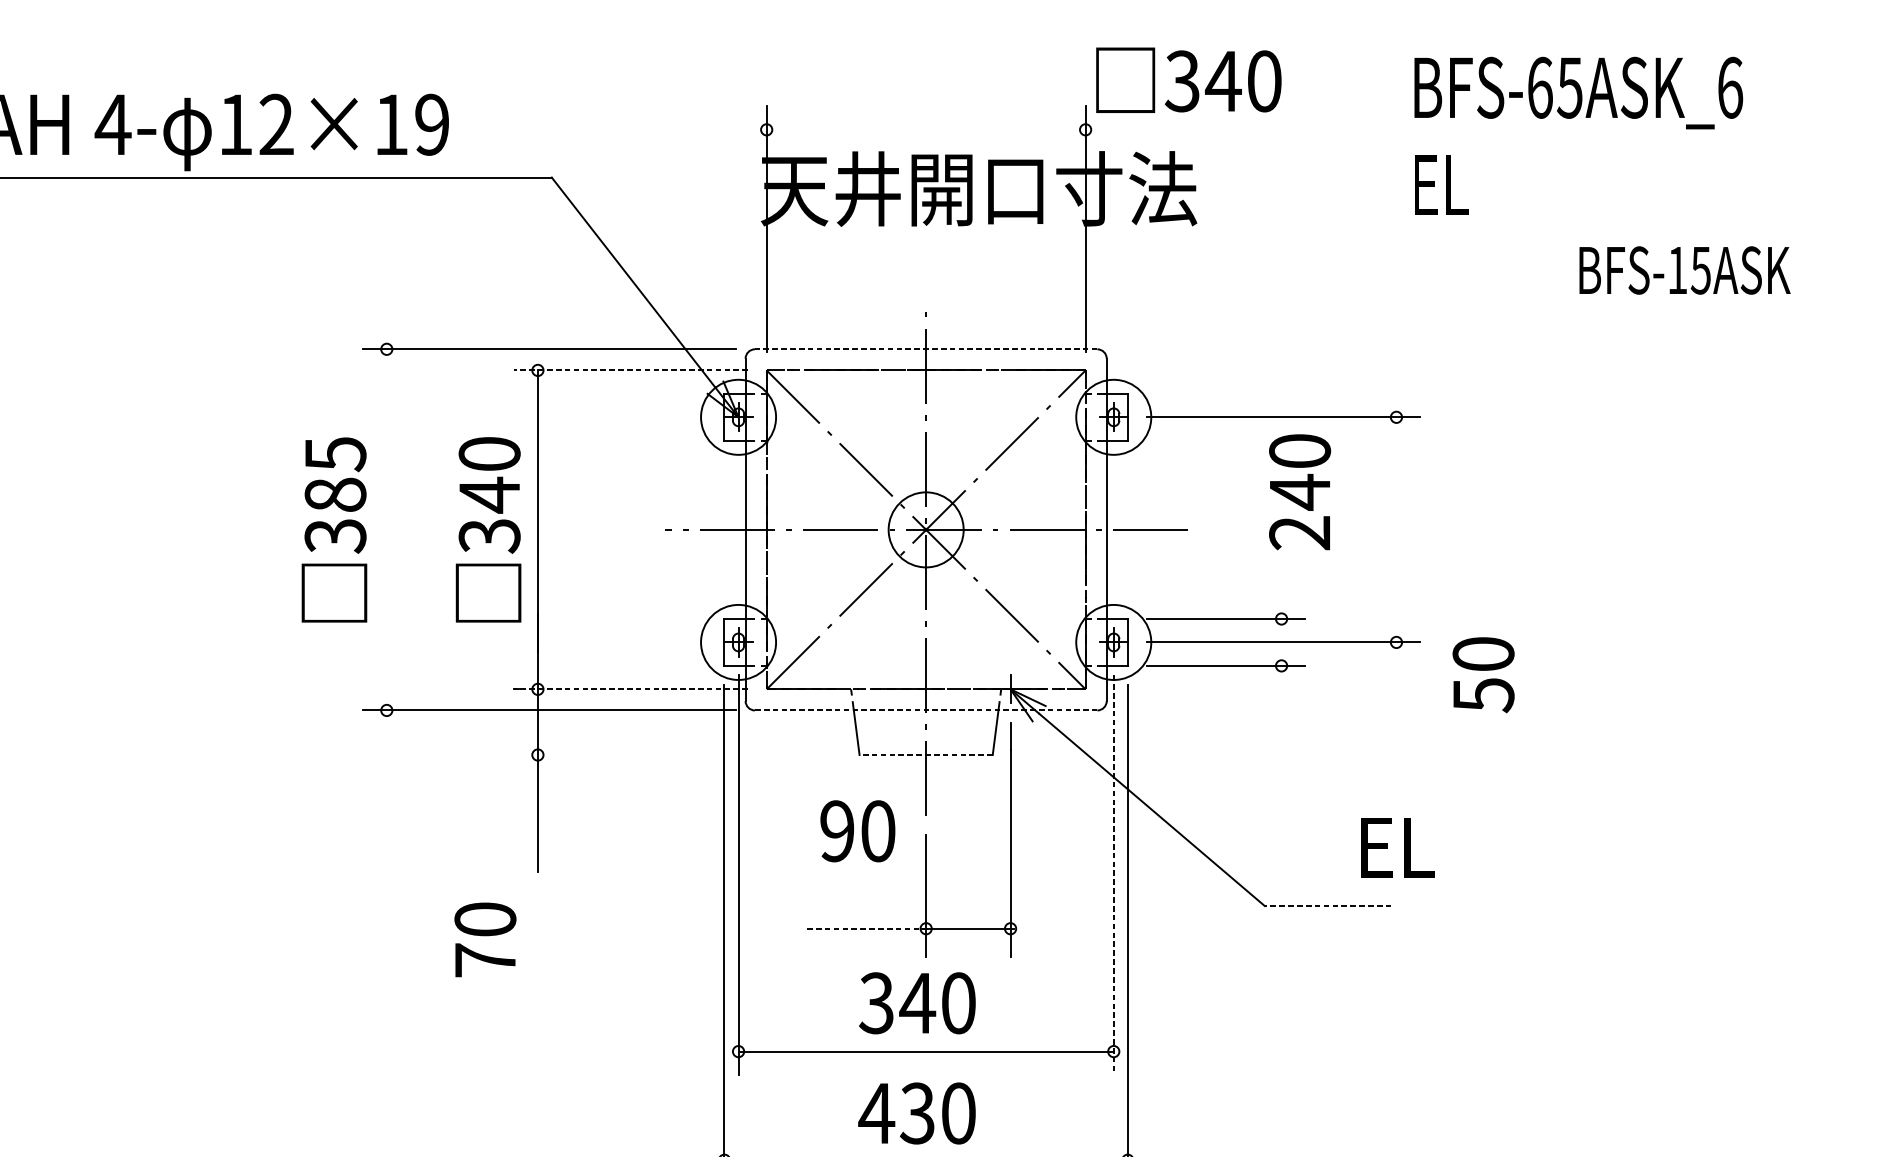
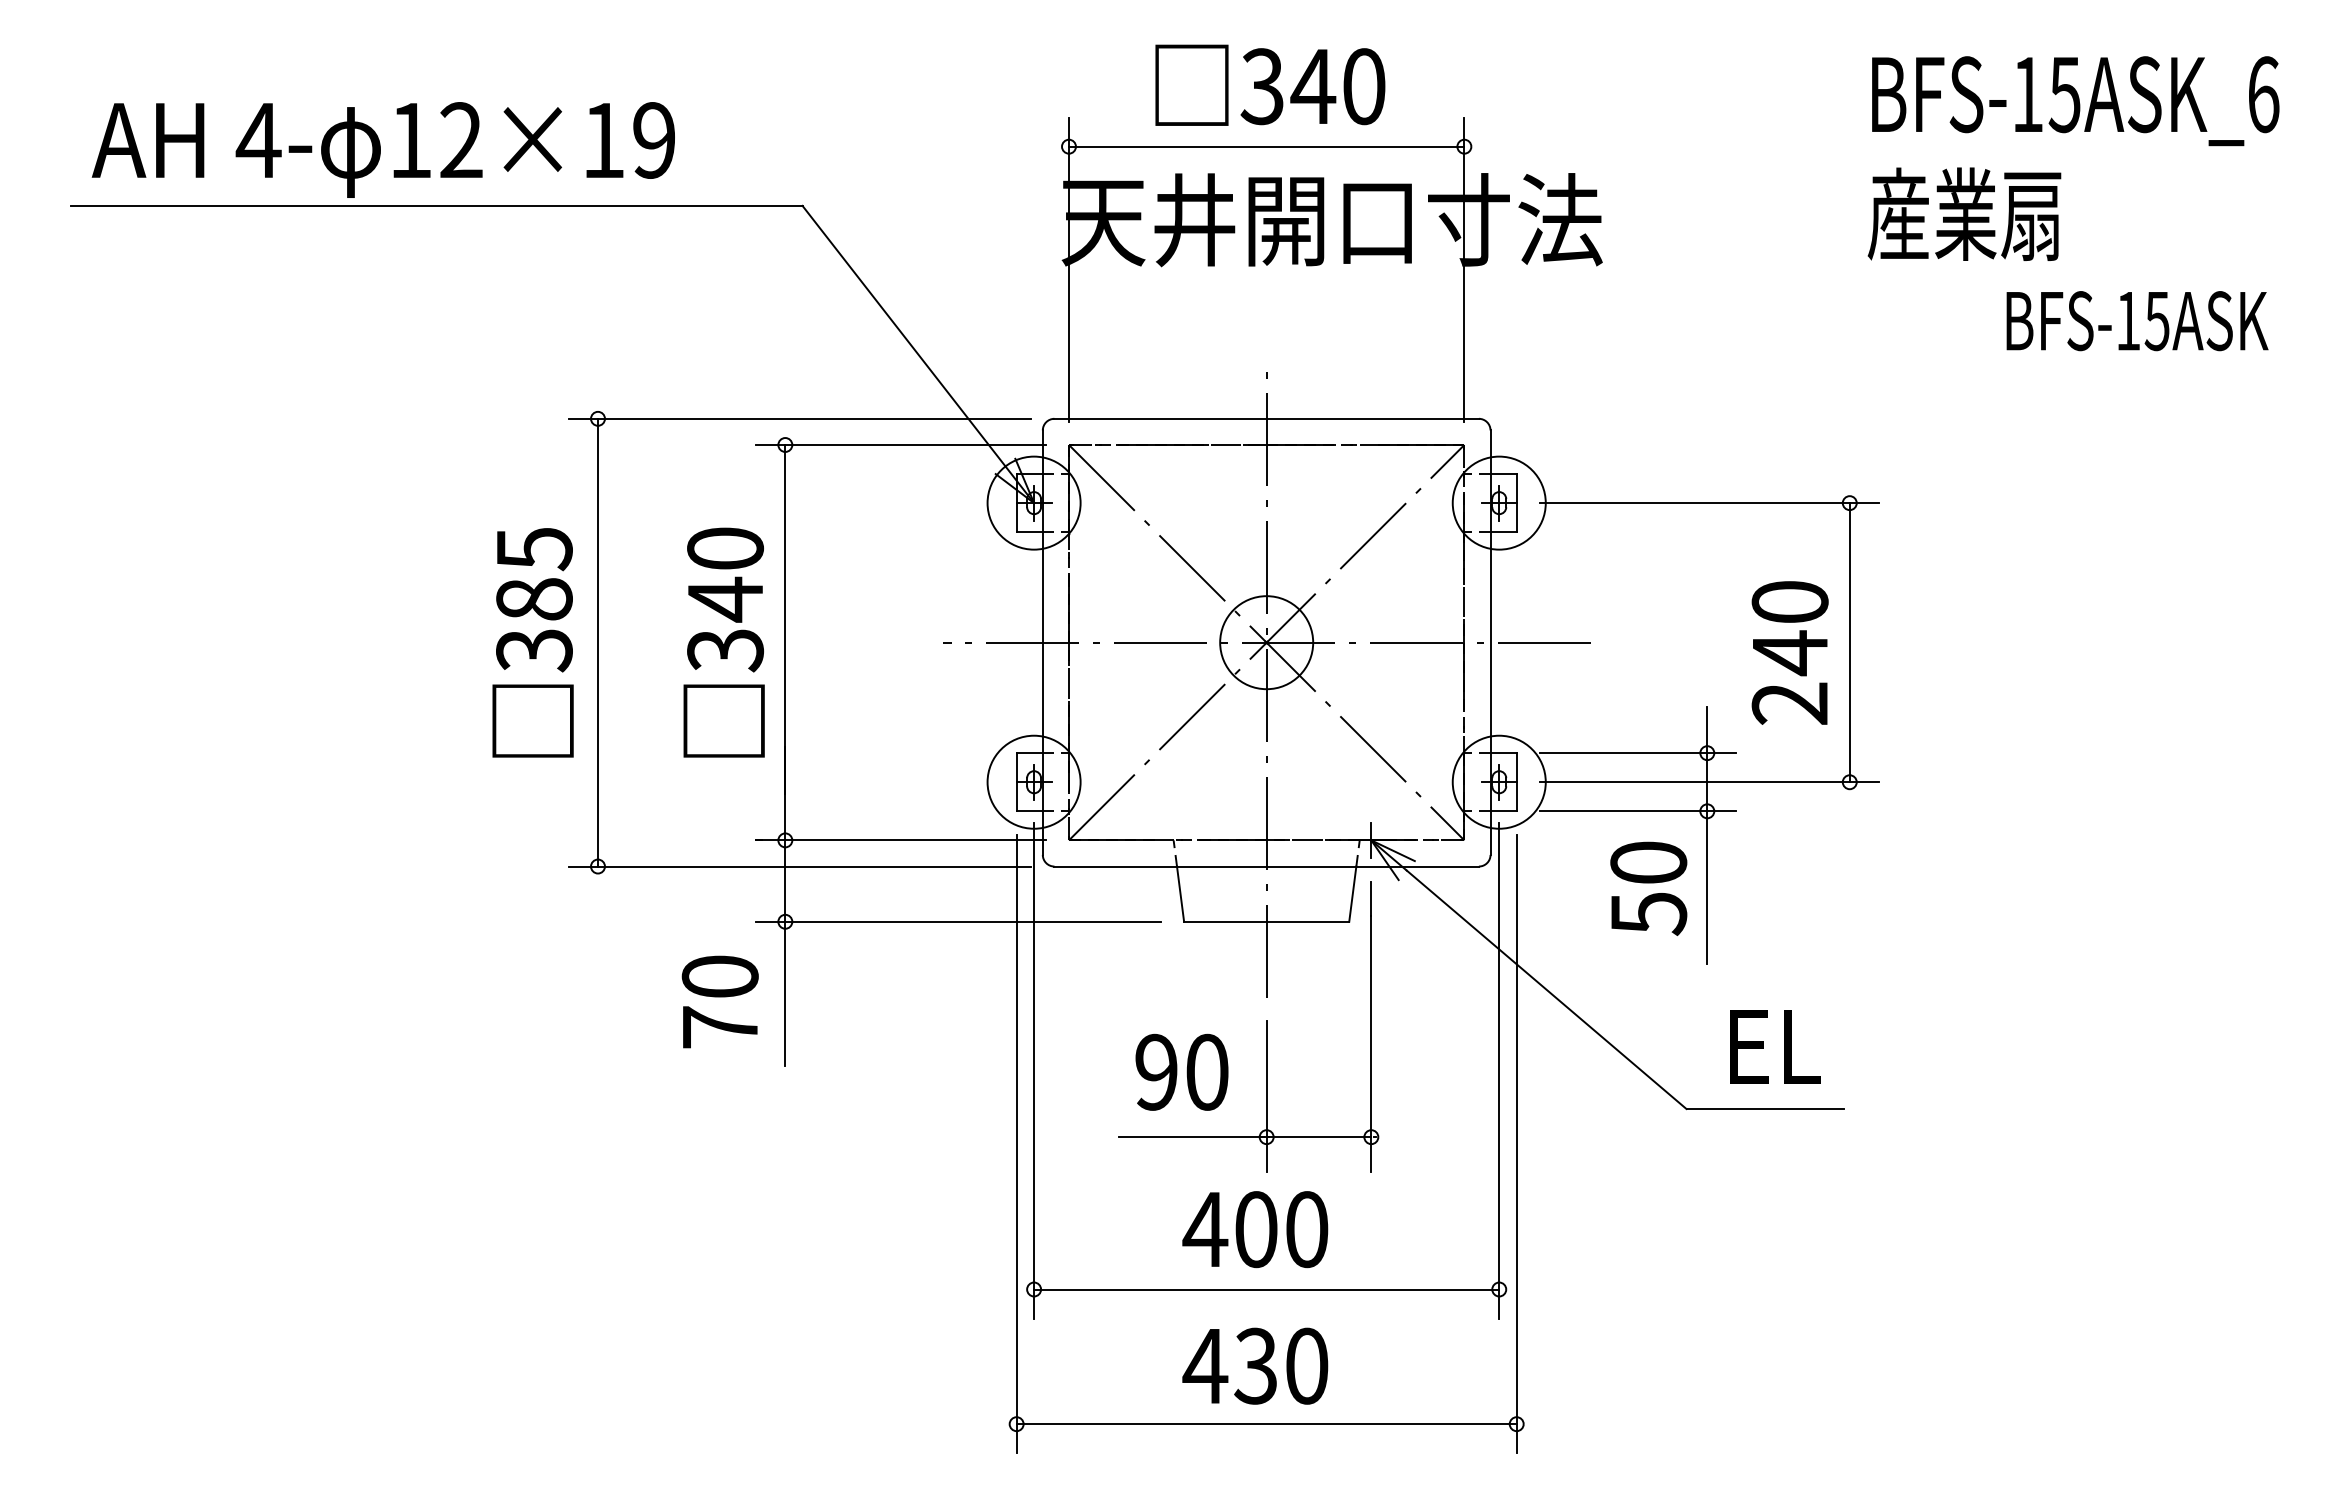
text: (1188, 79) -> (1270, 84), moved
text: (1540, 87) -> (2028, 94), BFS-65ASK_6 -> BFS-15ASK_6
line: (926, 129) -> (1266, 146), added
text: (1489, 184) -> (1964, 214), EL -> 産業扇
text: (1685, 270) -> (2137, 321), moved
line: (926, 349) -> (1266, 418), dashed -> solid
line: (631, 370) -> (901, 444), dashed -> solid
text: (1299, 491) -> (1789, 652), moved
line: (387, 529) -> (598, 642), added
line: (1396, 529) -> (1849, 642), added
text: (1483, 674) -> (1648, 888), moved
line: (1281, 684) -> (1707, 834), added
line: (631, 689) -> (901, 840), dashed -> solid
line: (926, 710) -> (1267, 866), dashed -> solid
line: (677, 754) -> (958, 921), added
line: (926, 754) -> (1266, 921), dashed -> solid
text: (857, 830) -> (1181, 1071), moved
text: (1397, 847) -> (1775, 1046), moved
line: (1113, 874) -> (1499, 1070), dashed -> solid
line: (1327, 906) -> (1764, 1109), dashed -> solid
line: (867, 929) -> (1193, 1137), dashed -> solid
text: (484, 939) -> (719, 1001), moved
text: (896, 1003) -> (1230, 1229), 340 -> 400

